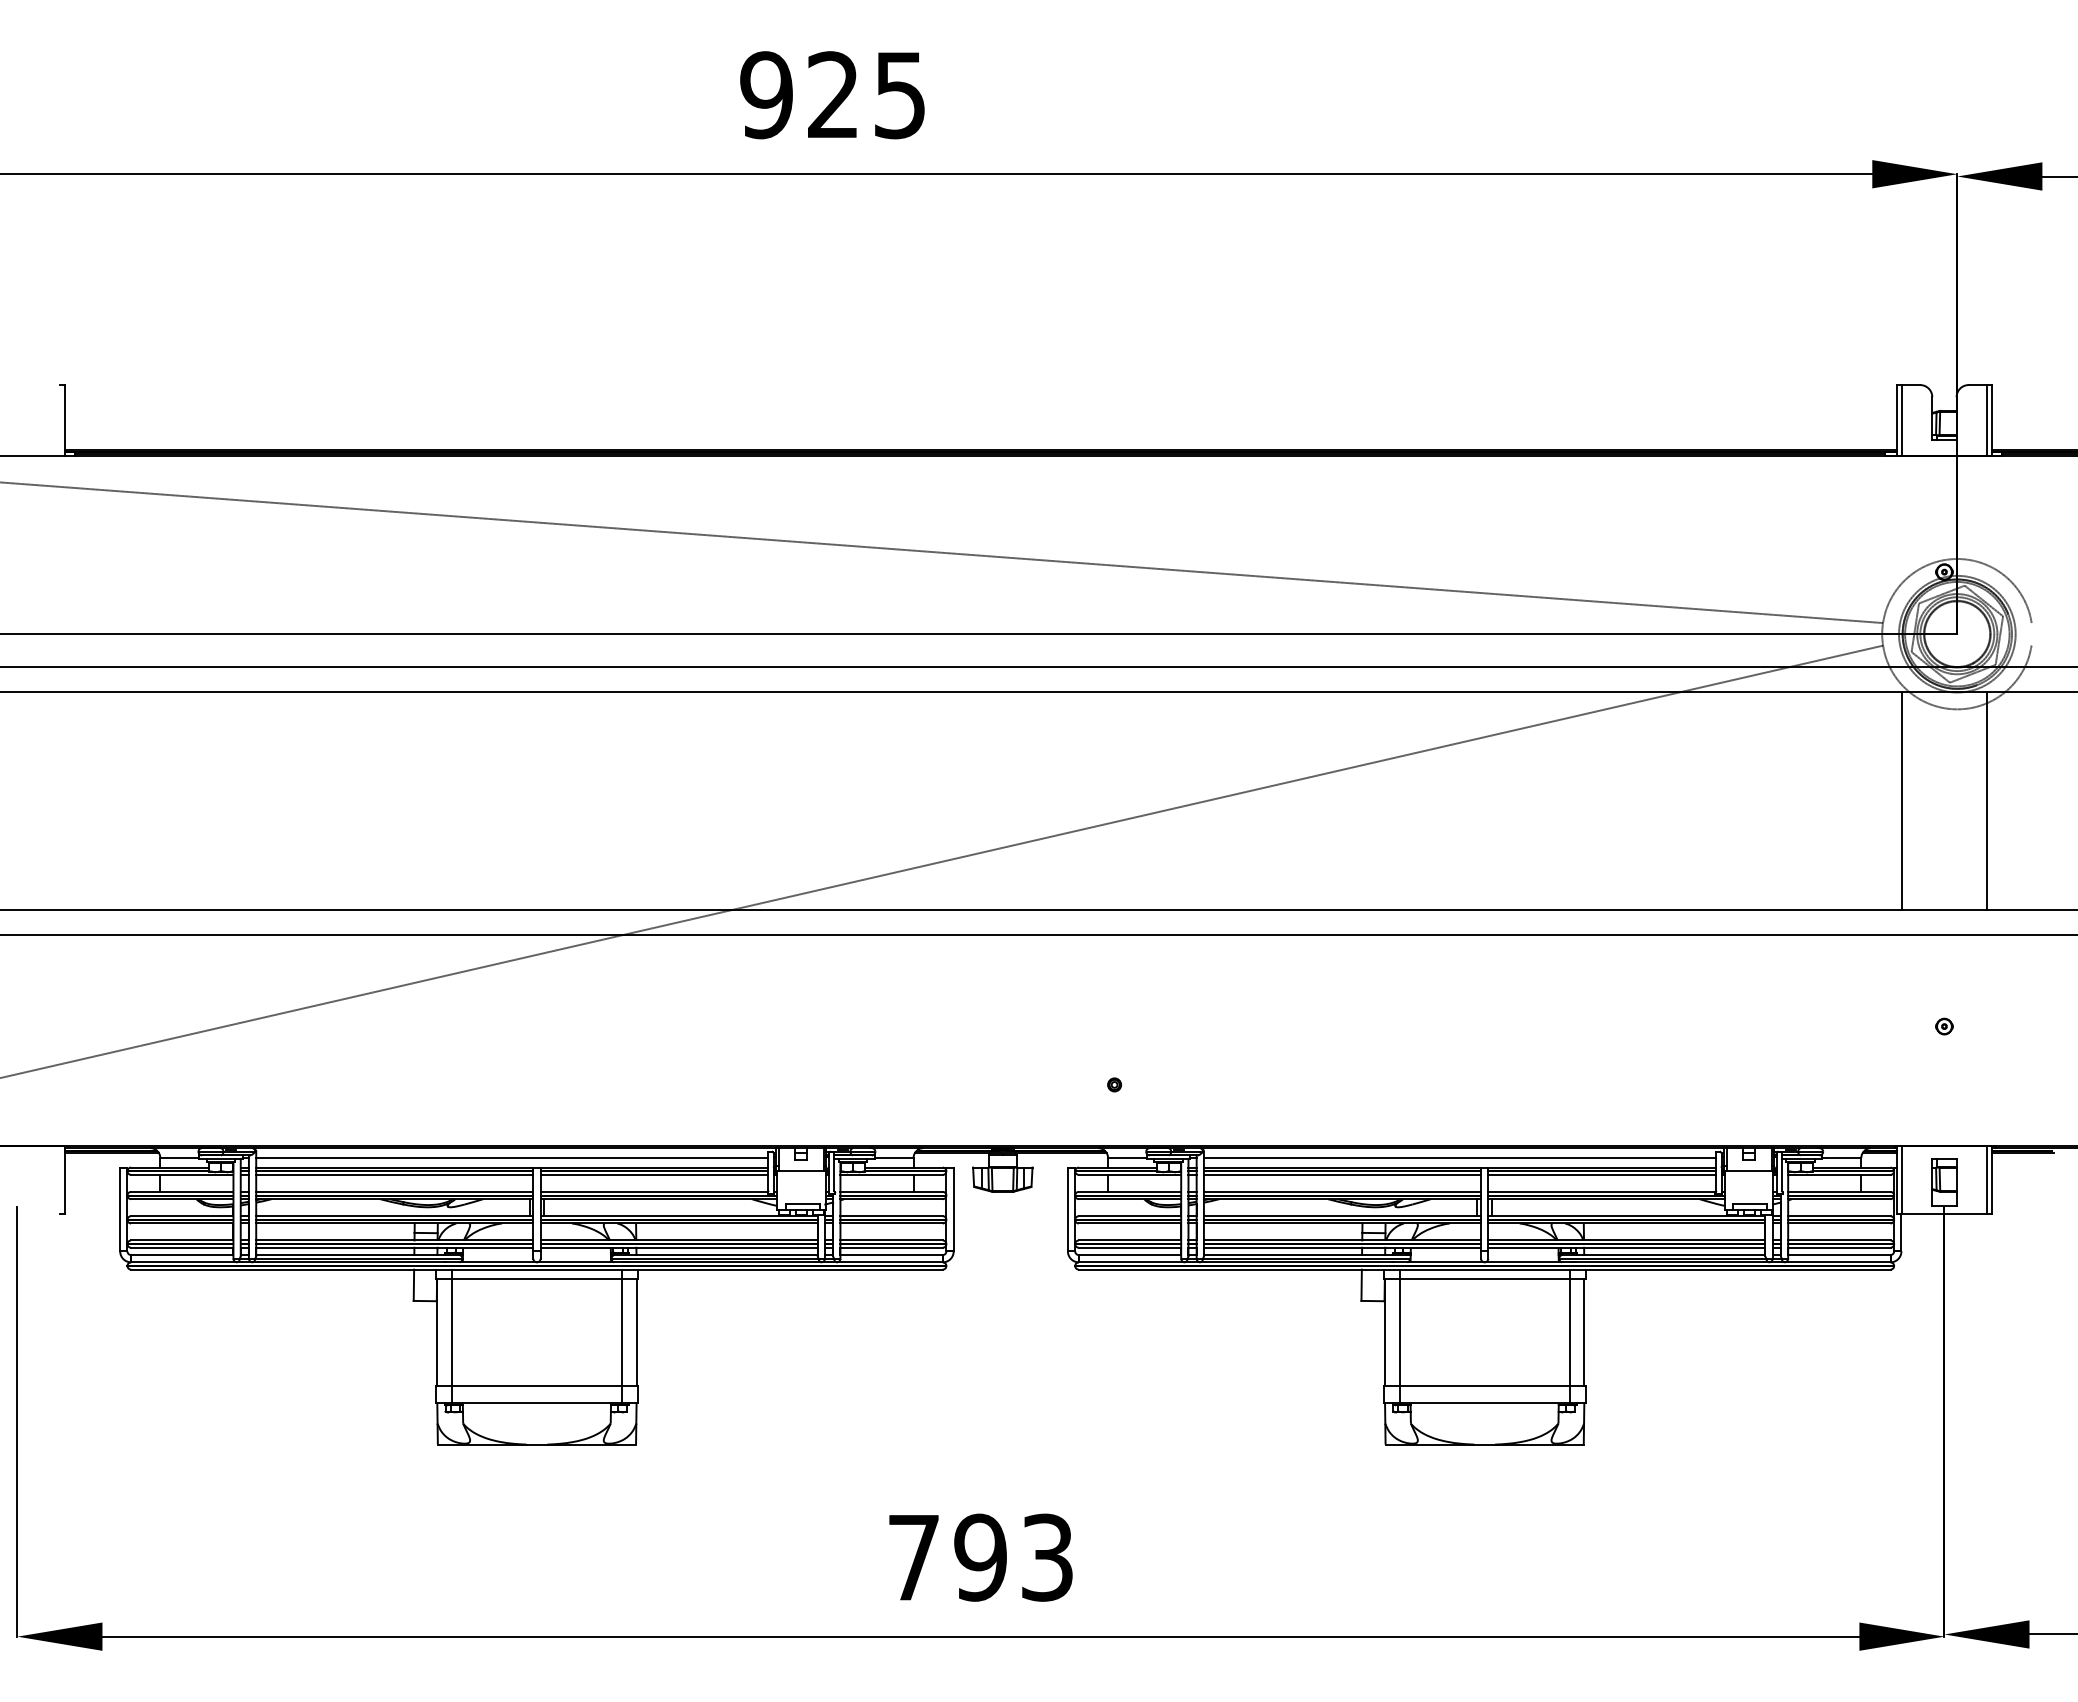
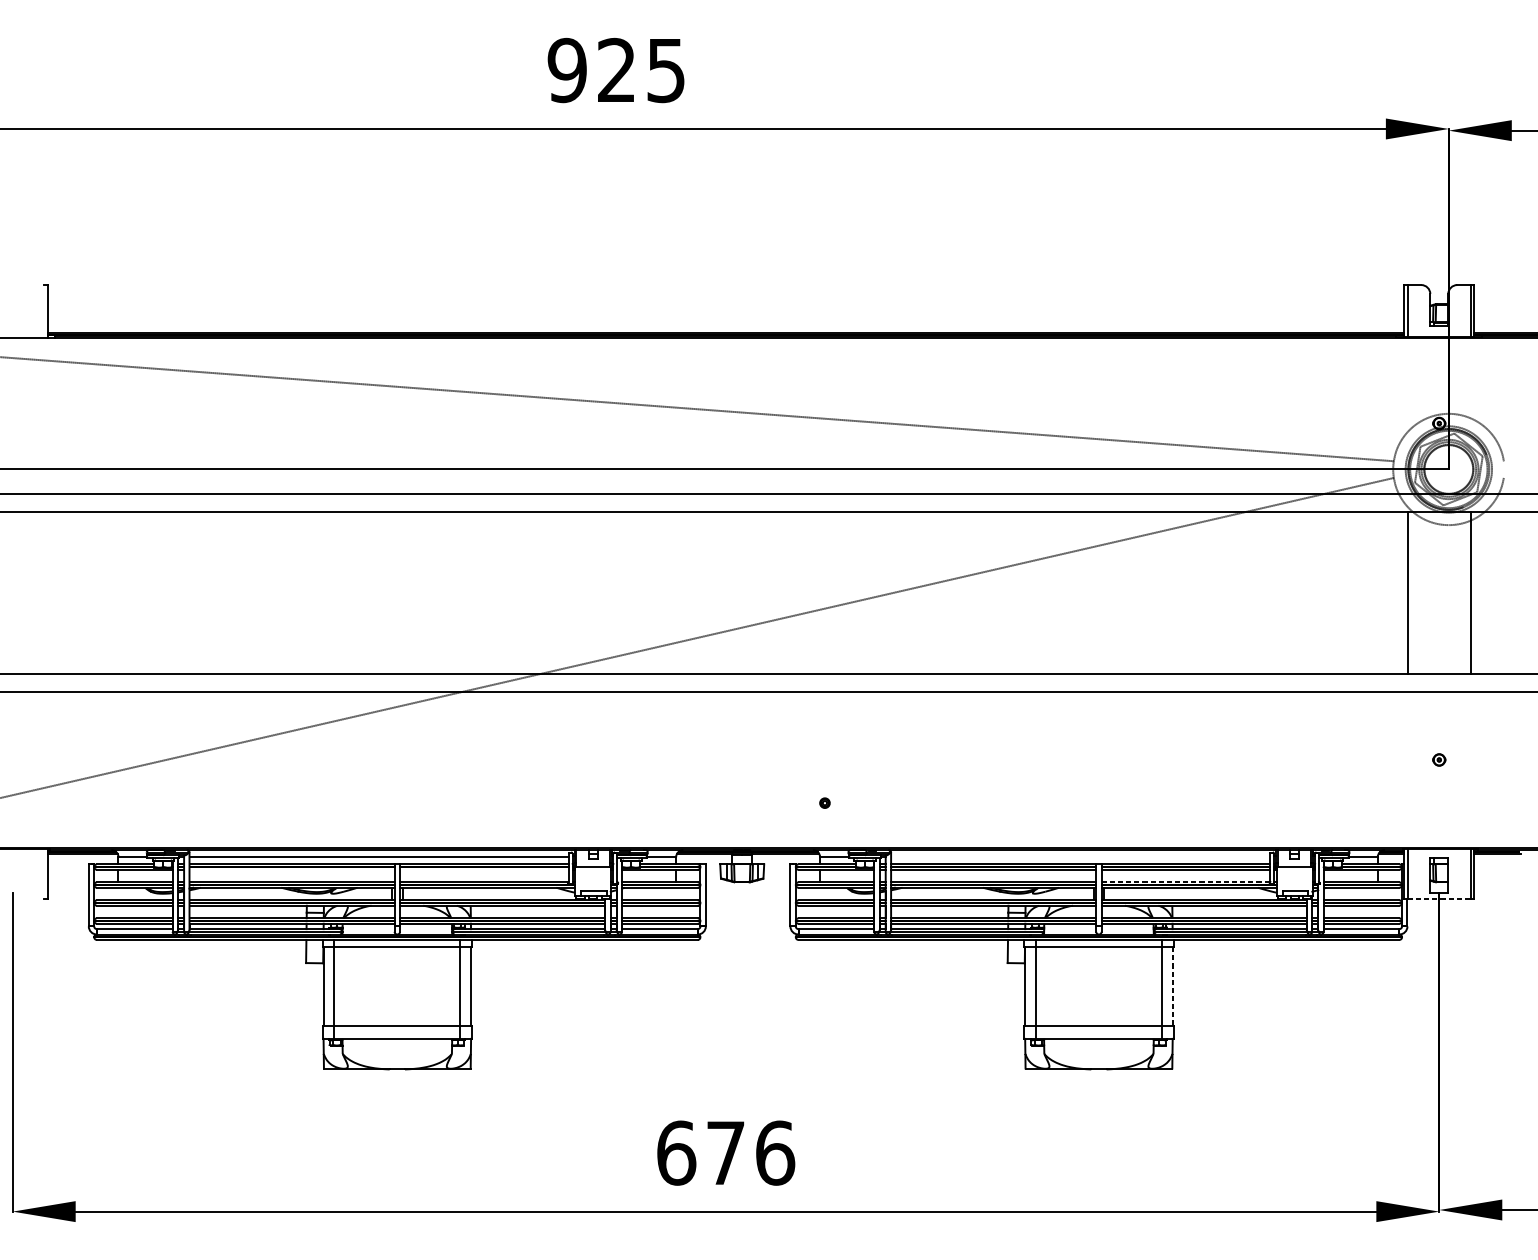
line: (1459, 1157) -> (1080, 856), removed
line: (394, 1174) -> (291, 869), removed
line: (654, 1174) -> (484, 869), removed
line: (1602, 1191) -> (1186, 882), solid -> dashed
line: (1944, 1213) -> (1439, 898), solid -> dashed
line: (1584, 1333) -> (1172, 987), solid -> dashed
text: (981, 1557) -> (726, 1153), 793 -> 676

